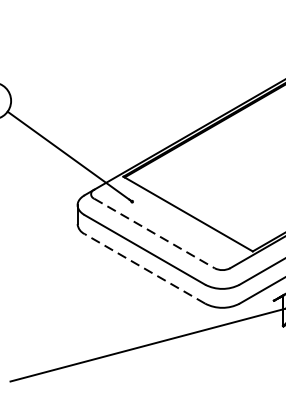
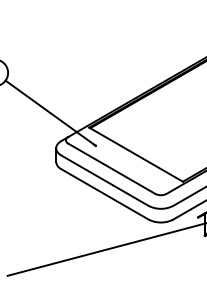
line: (155, 234) -> (112, 169), dashed -> solid
line: (144, 269) -> (104, 194), dashed -> solid

